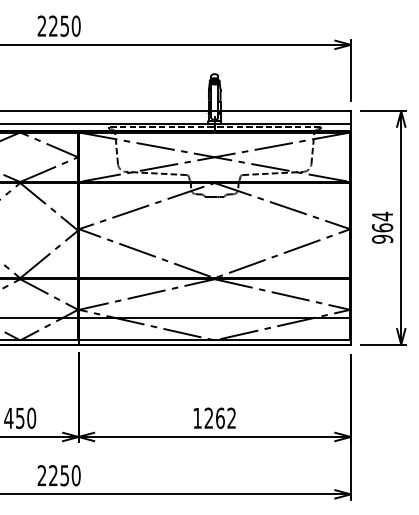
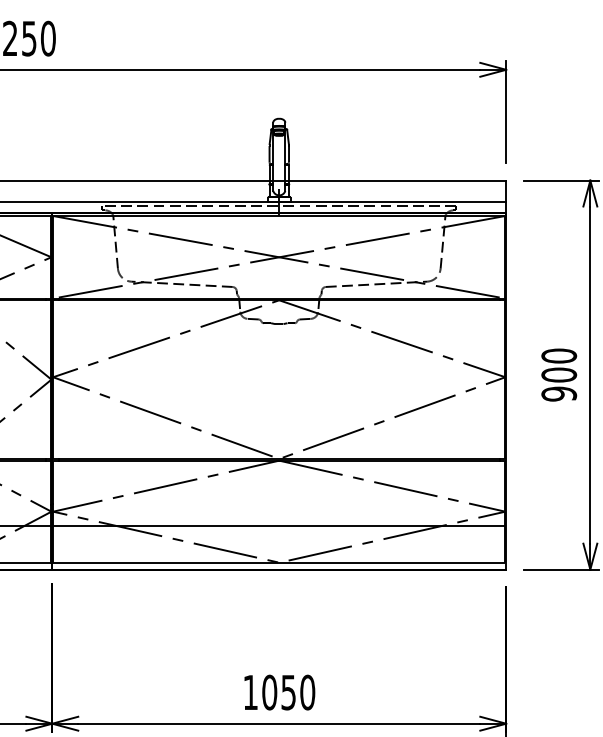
text: (382, 221) -> (559, 364), 964 -> 900
text: (220, 417) -> (288, 691), 1262 -> 1050

